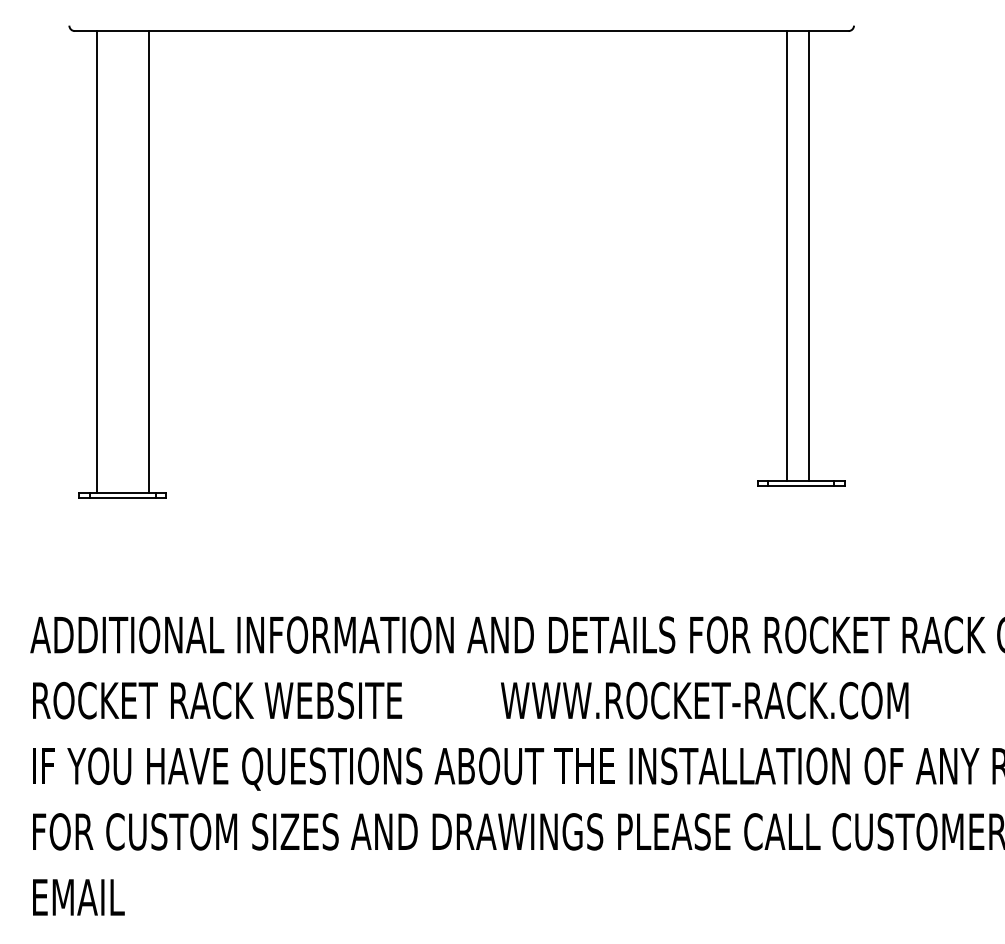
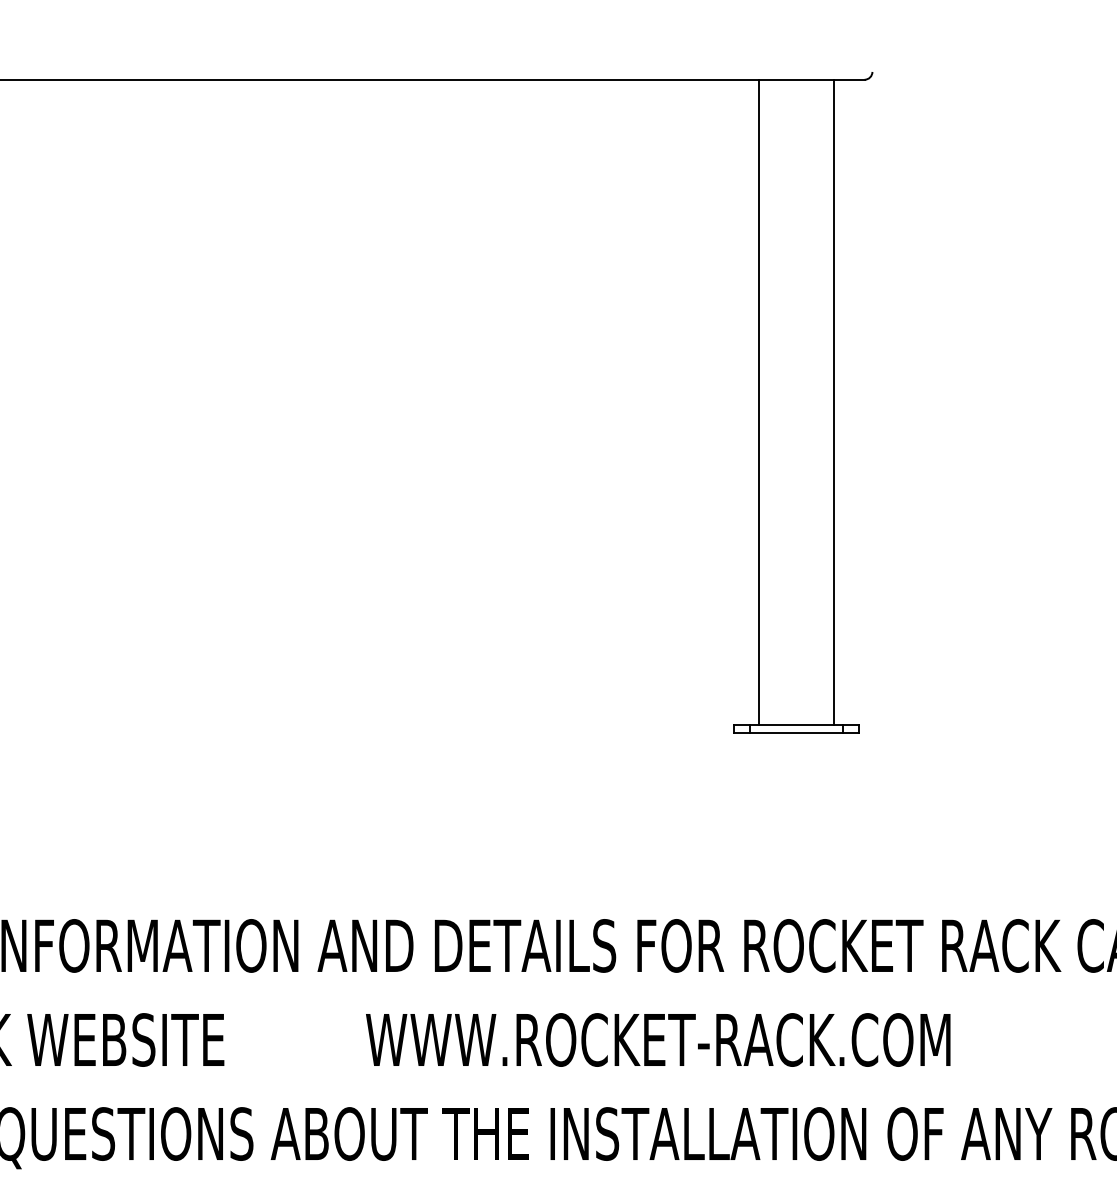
line: (786, 255) -> (832, 401), moved
line: (809, 255) -> (759, 401), moved

